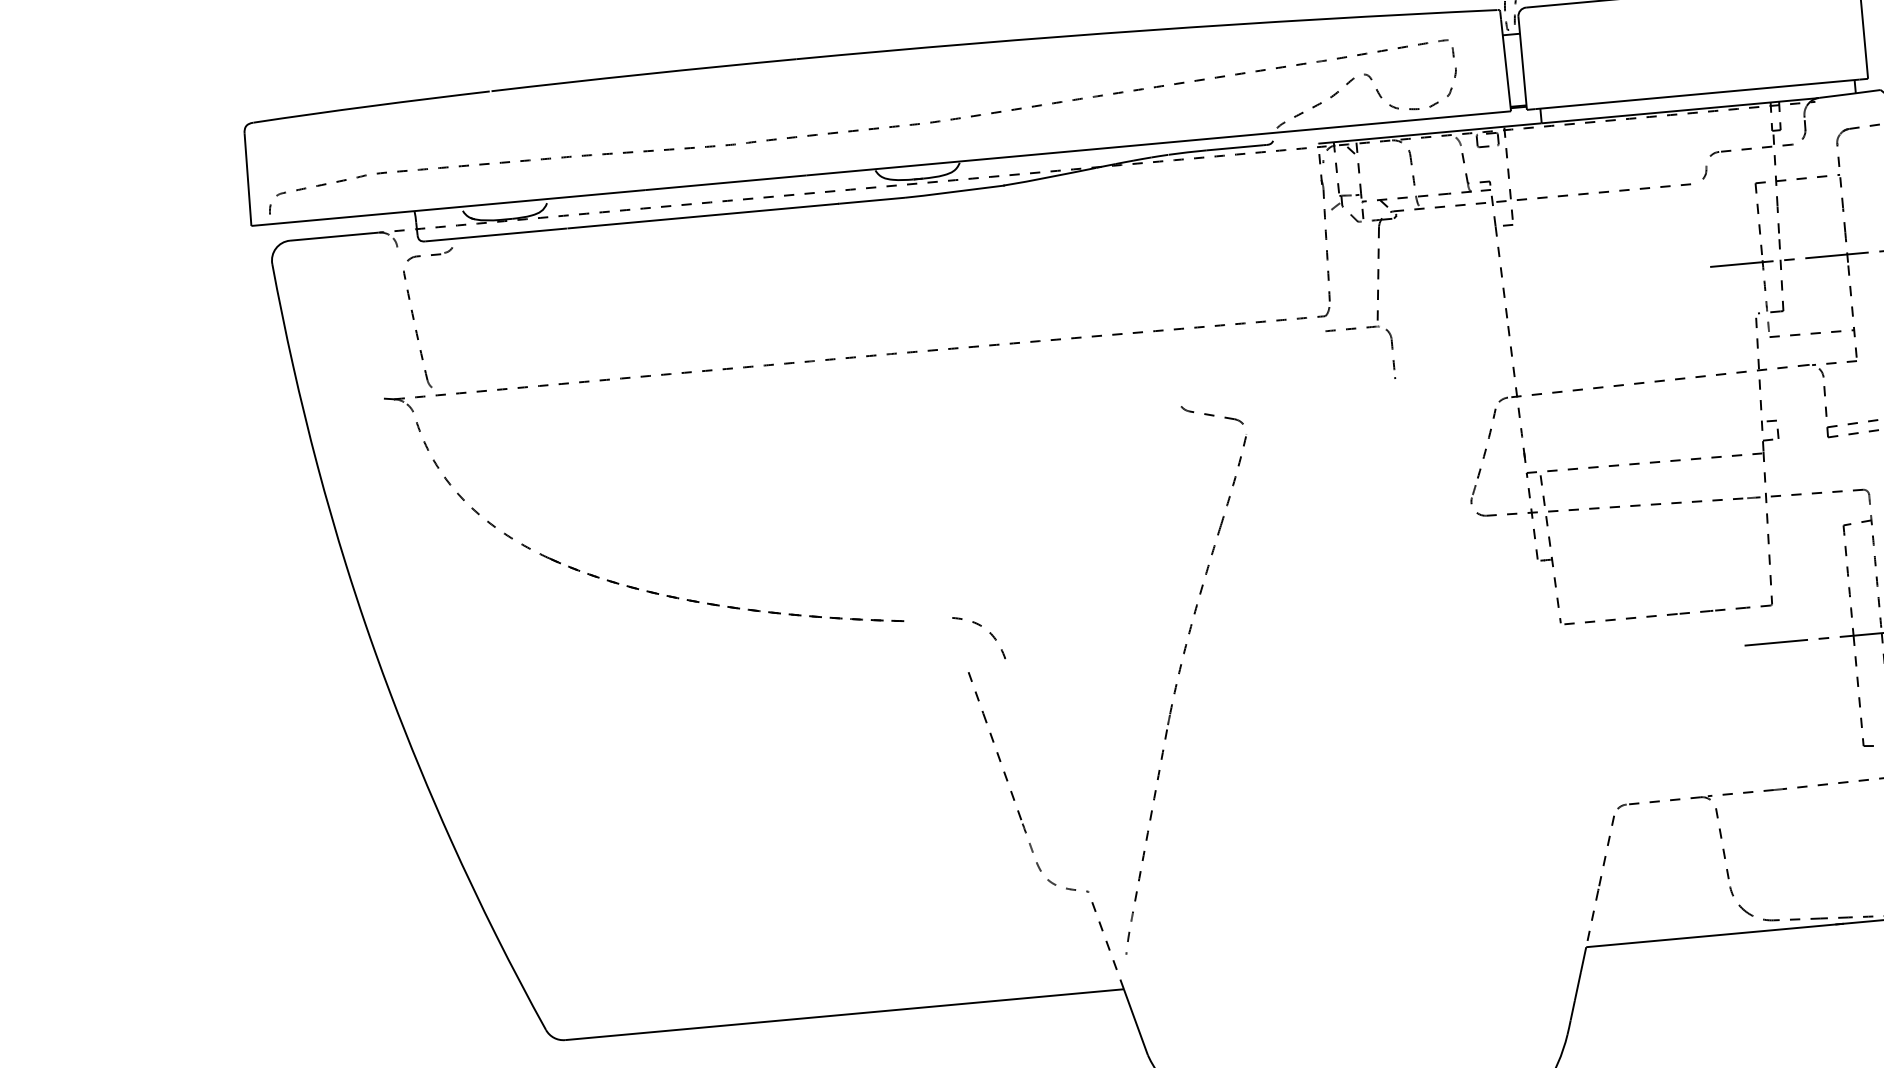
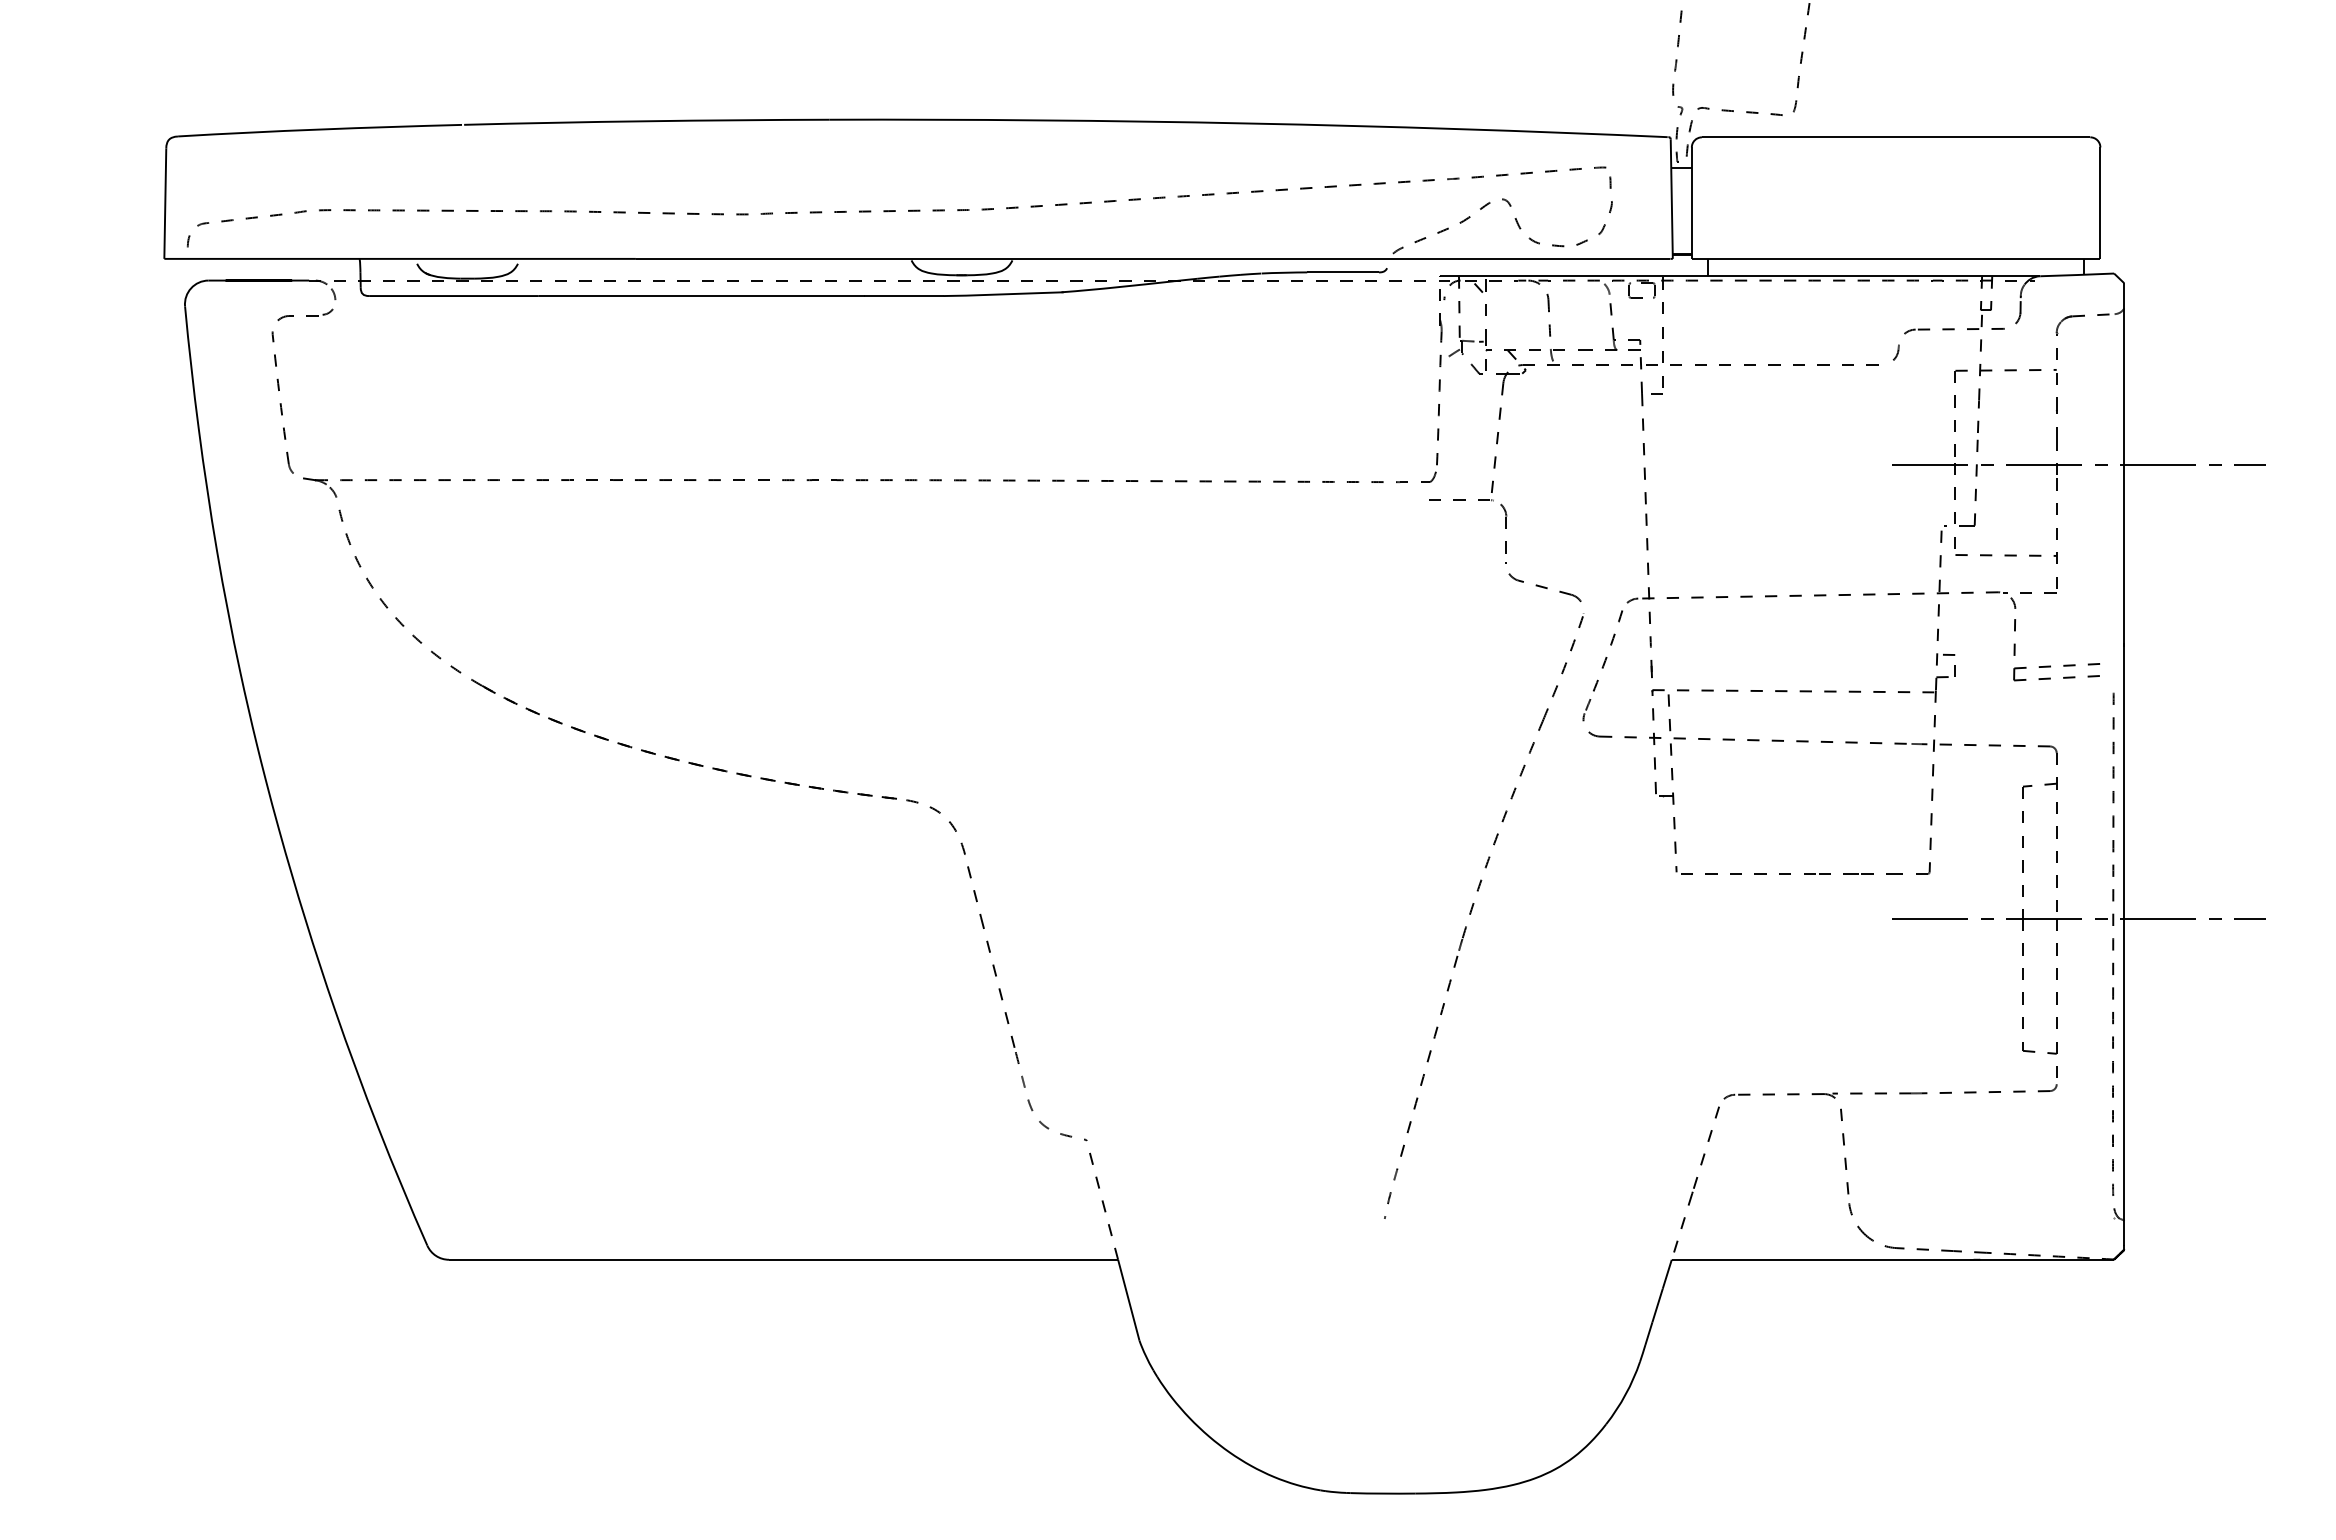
part: (414, 319) -> (279, 390), moved
part: (980, 626) -> (939, 813), moved
part: (1179, 674) -> (1478, 891), moved

